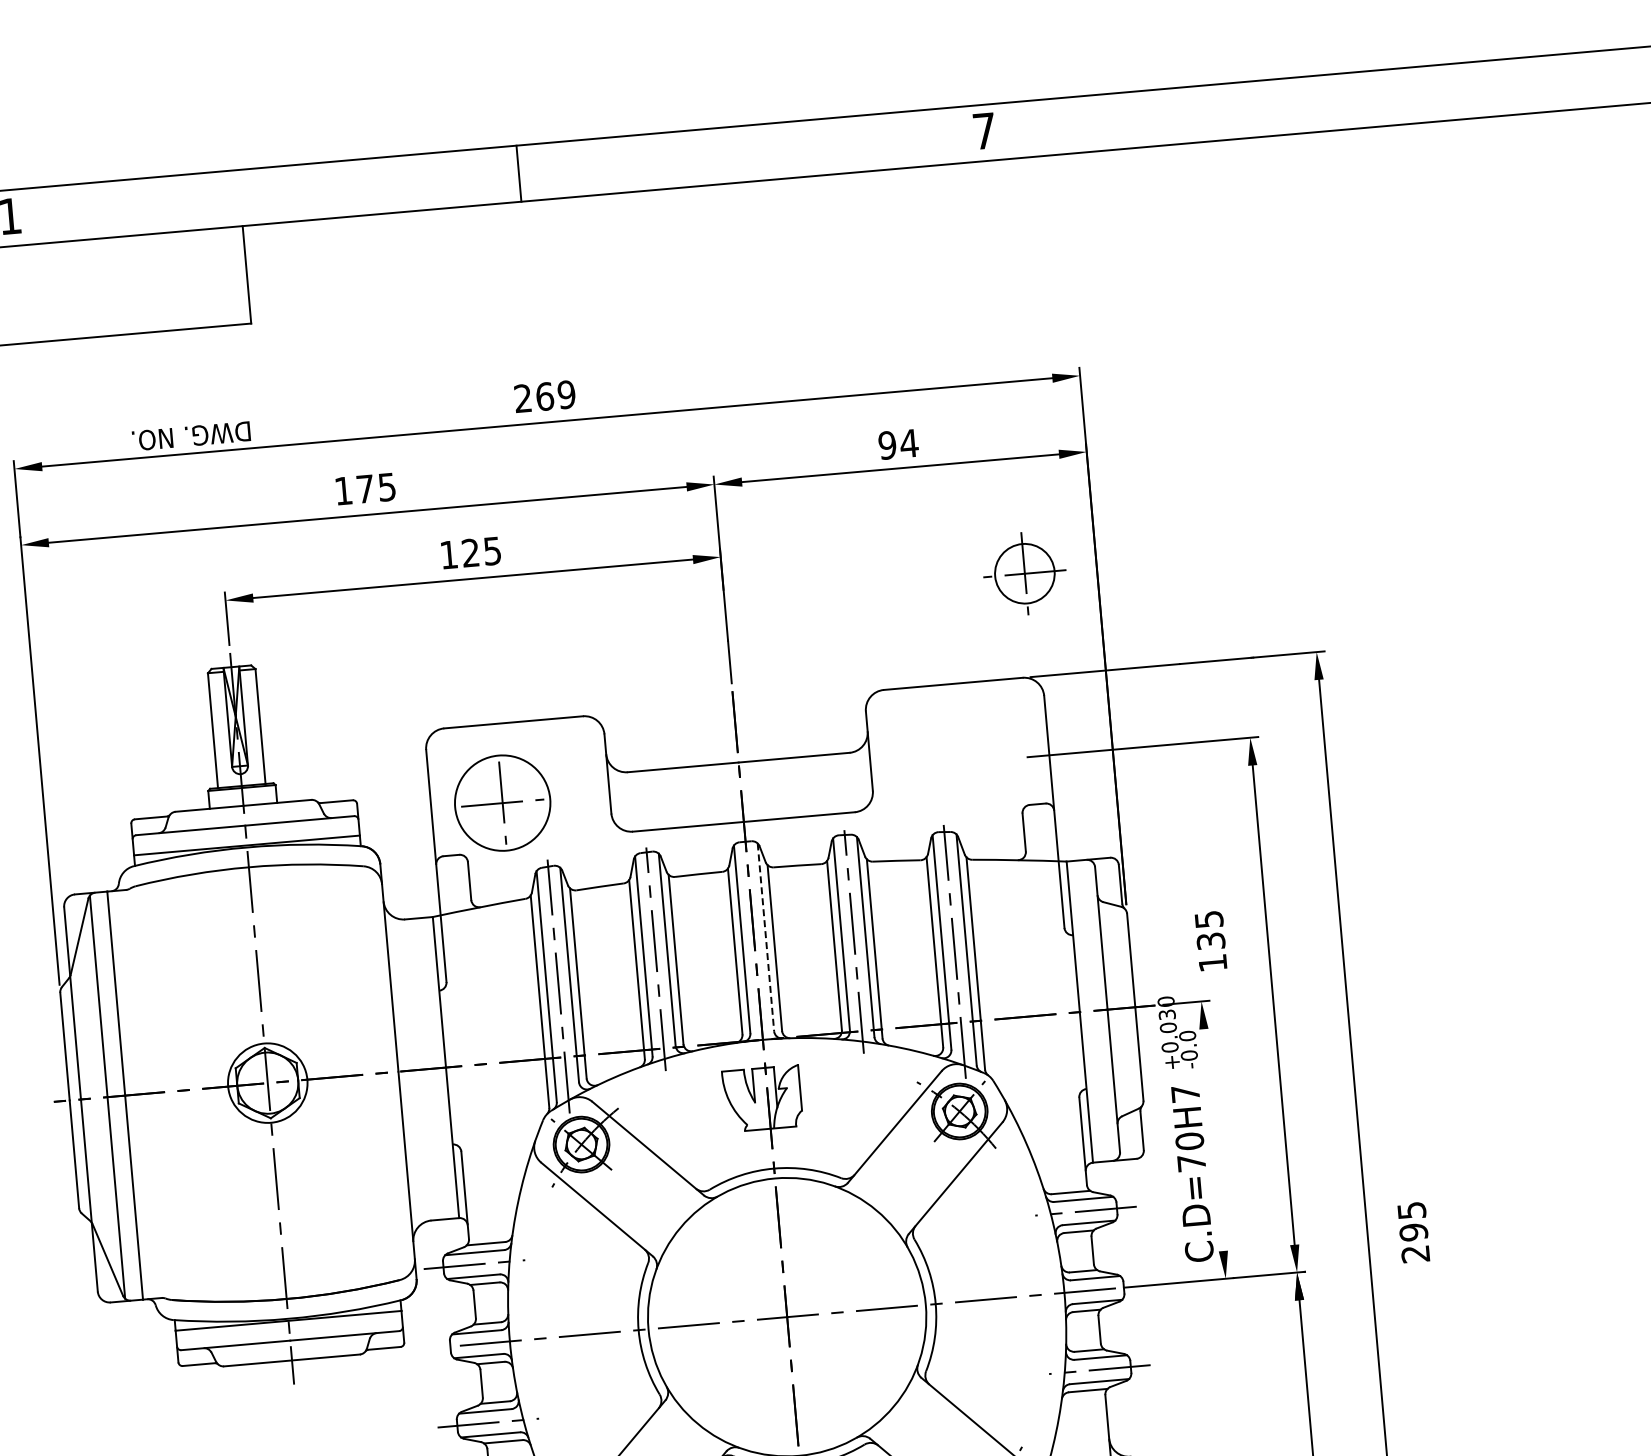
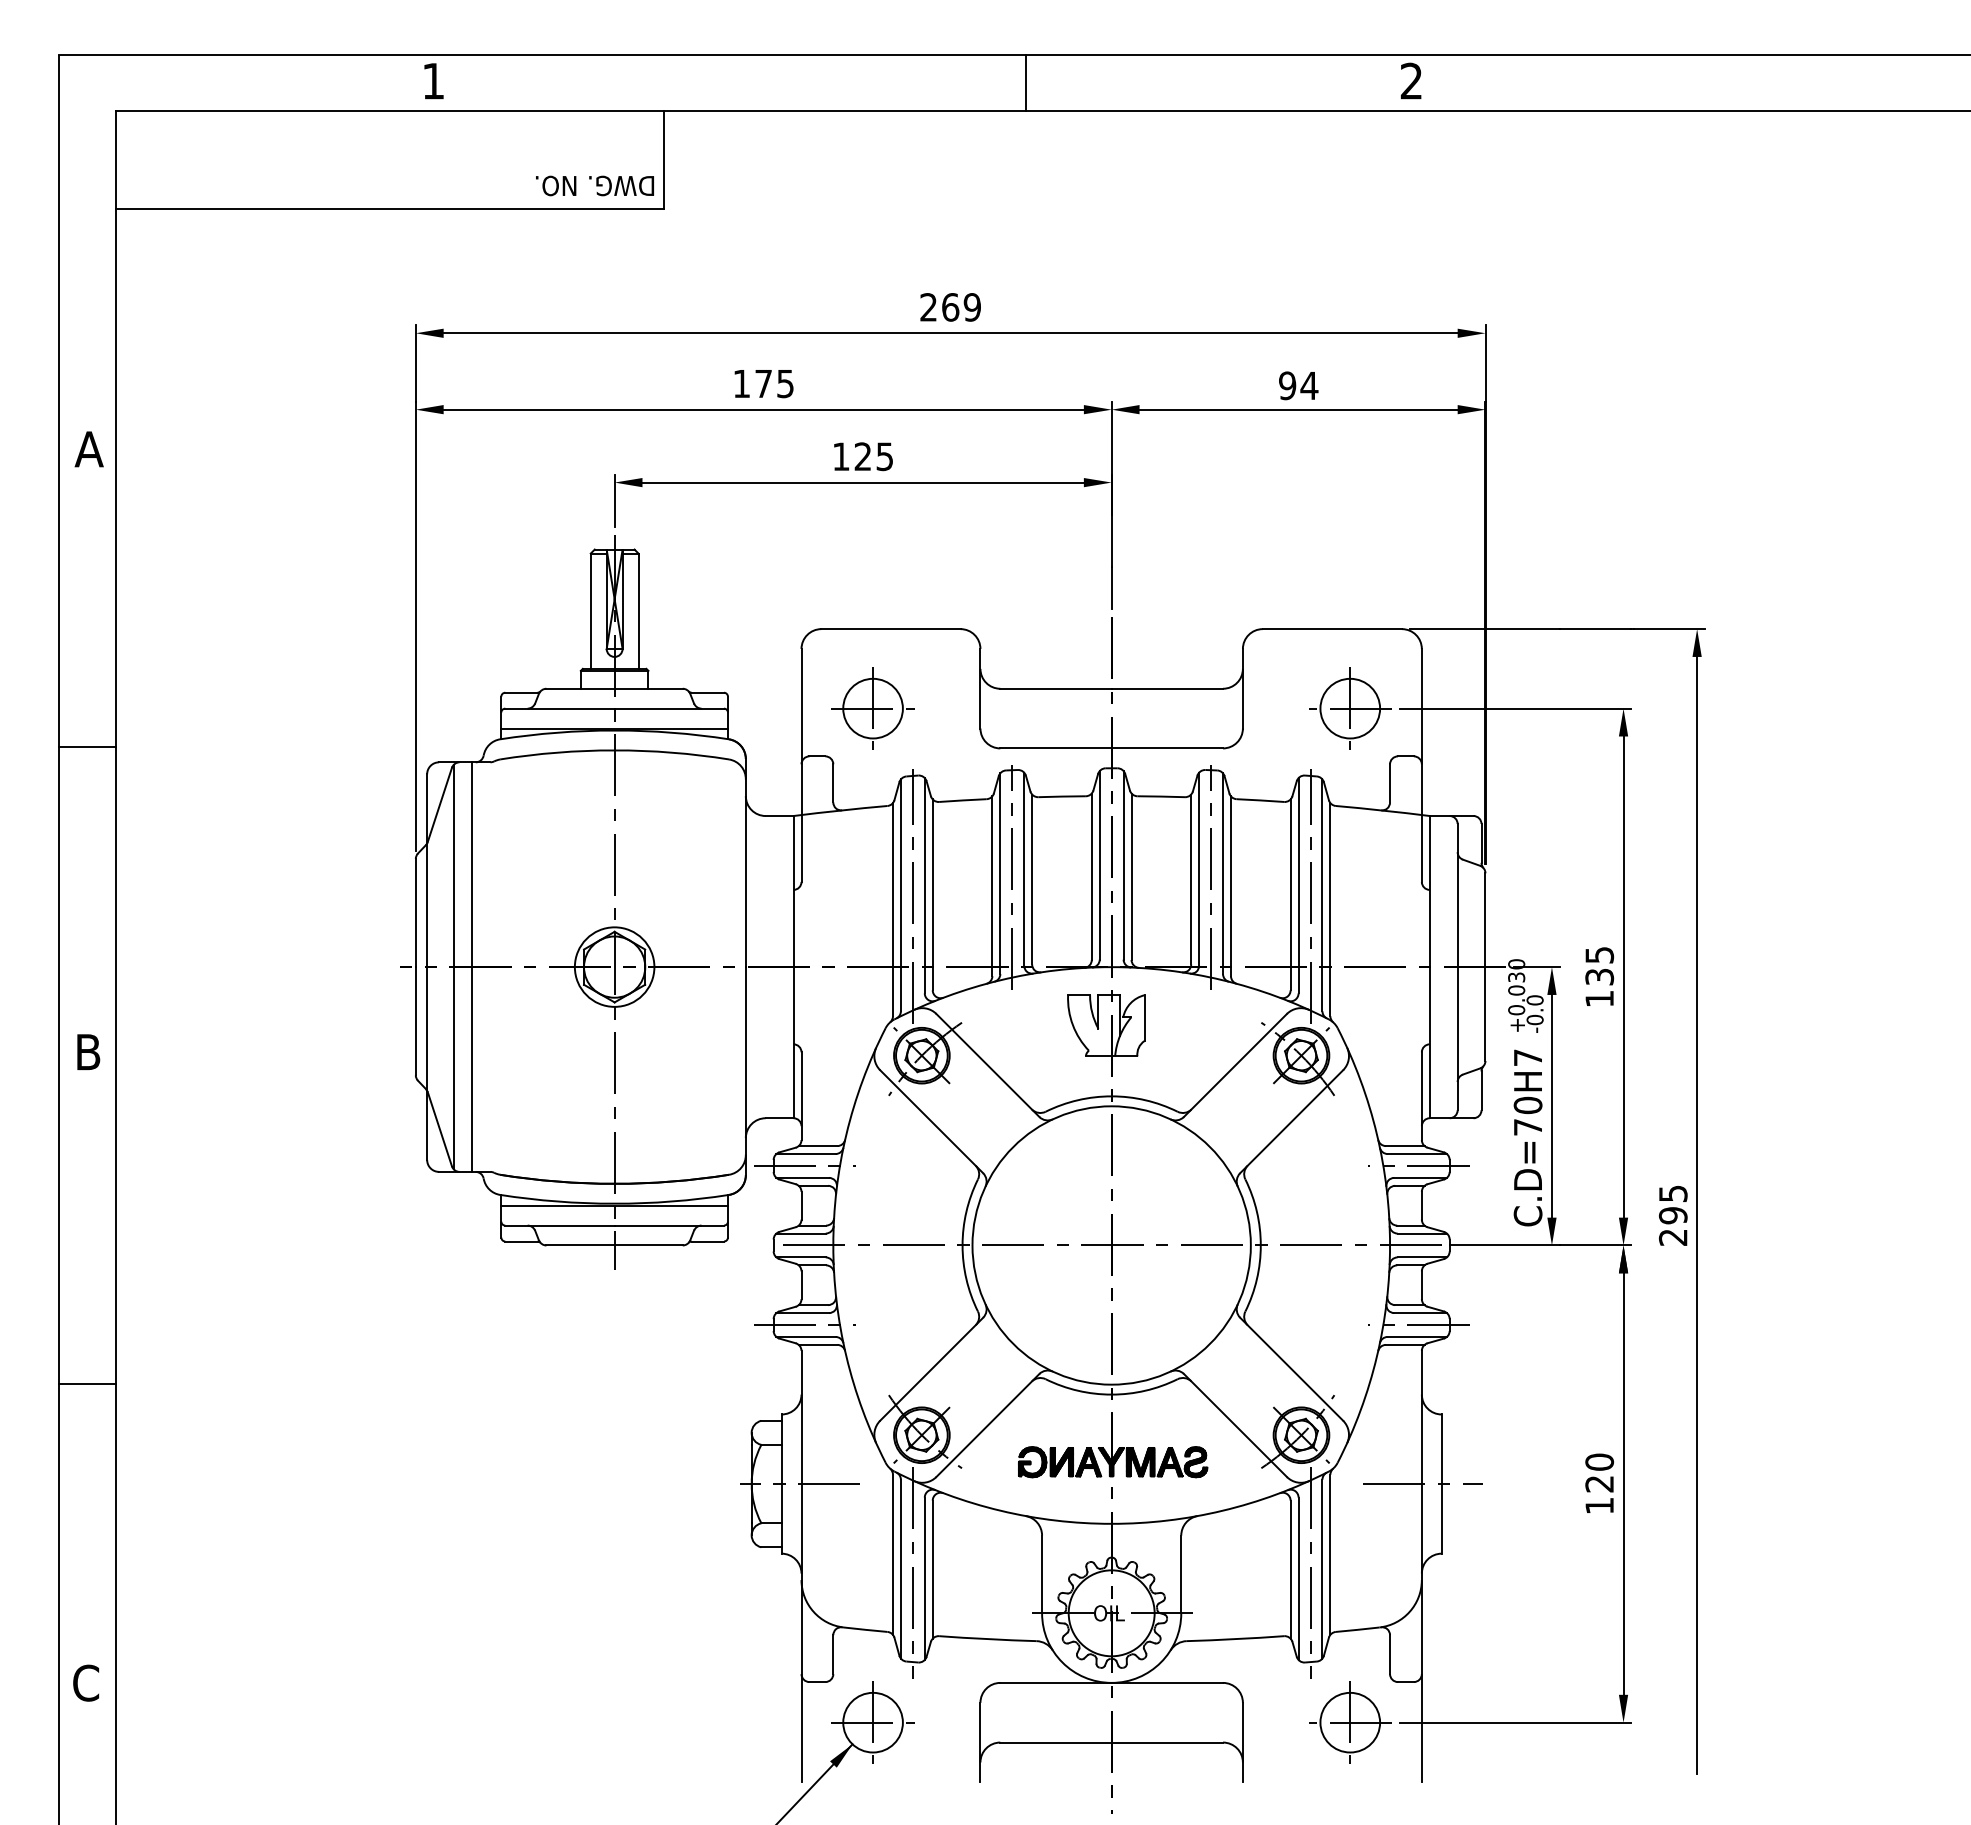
text: (983, 130) -> (1410, 80), 7 -> 2
line: (519, 173) -> (1026, 82), moved
text: (190, 435) -> (594, 185), moved
part: (1025, 573) -> (1350, 708), moved
circle: (502, 803) -> (872, 708), size x0.62
line: (765, 937) -> (1123, 865), dashed -> solid
text: (1210, 940) -> (1599, 976), moved
line: (1213, 1139) -> (1551, 1105), added
text: (1413, 1232) -> (1673, 1215), moved

